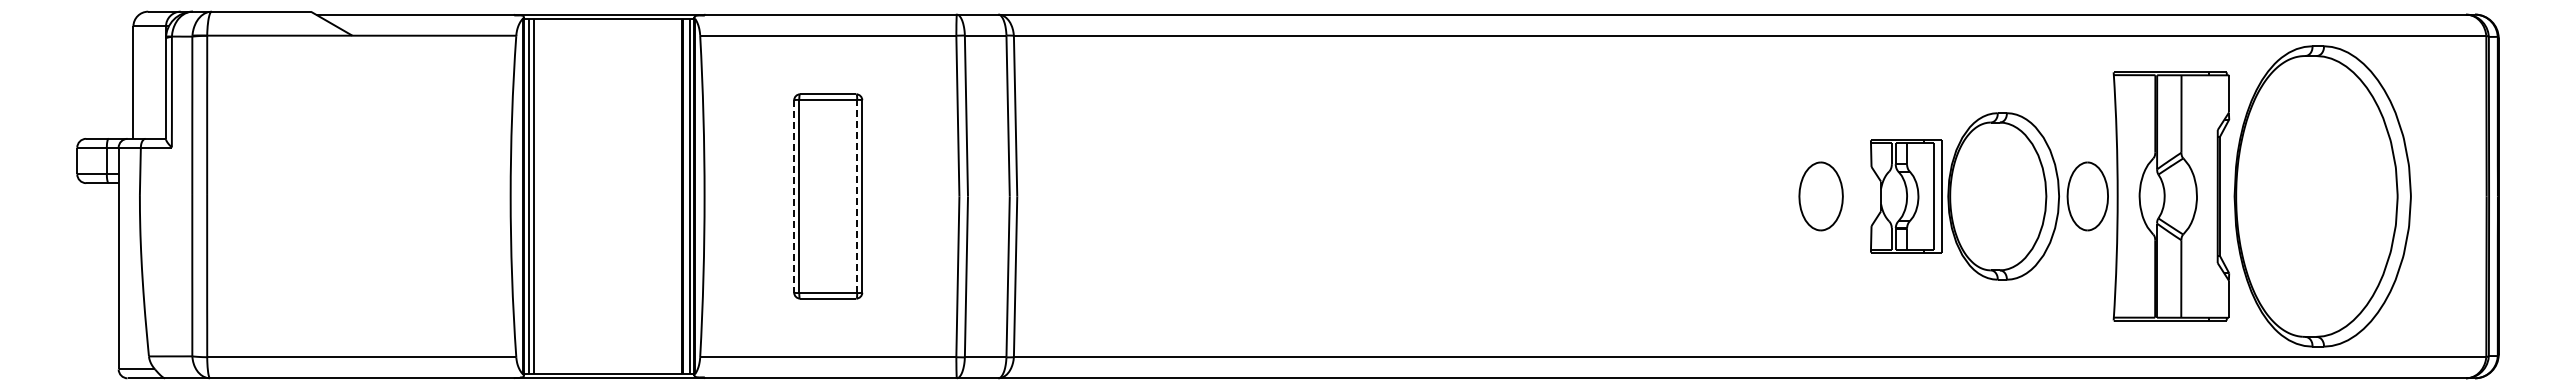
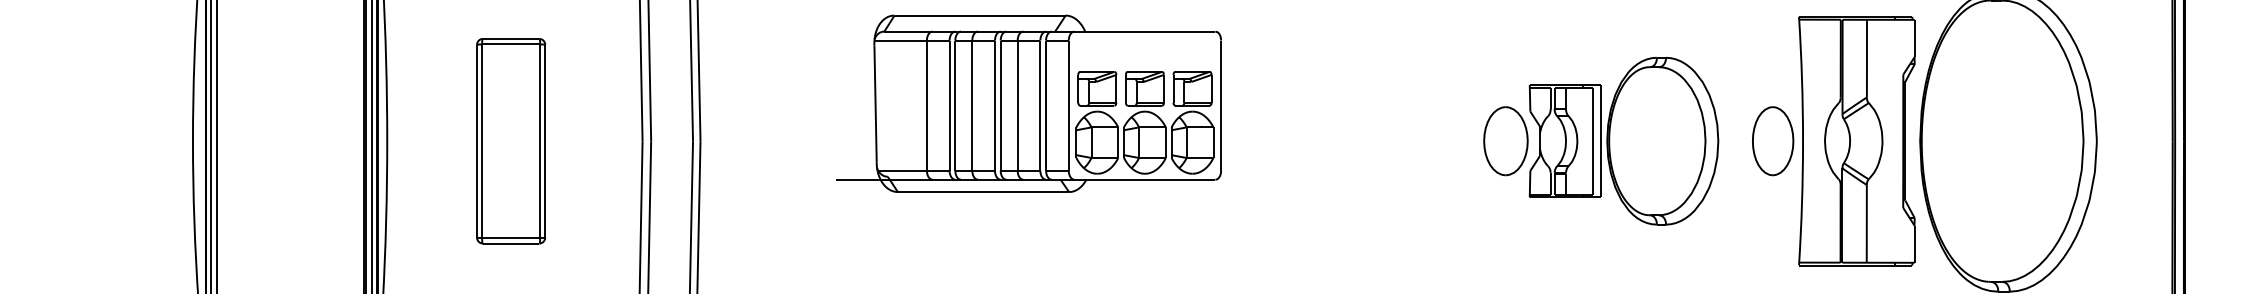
part: (1345, 159) -> (1029, 104), added
line: (794, 196) -> (477, 141), dashed -> solid
line: (857, 196) -> (540, 141), dashed -> solid
part: (1964, 196) -> (1623, 141), moved

